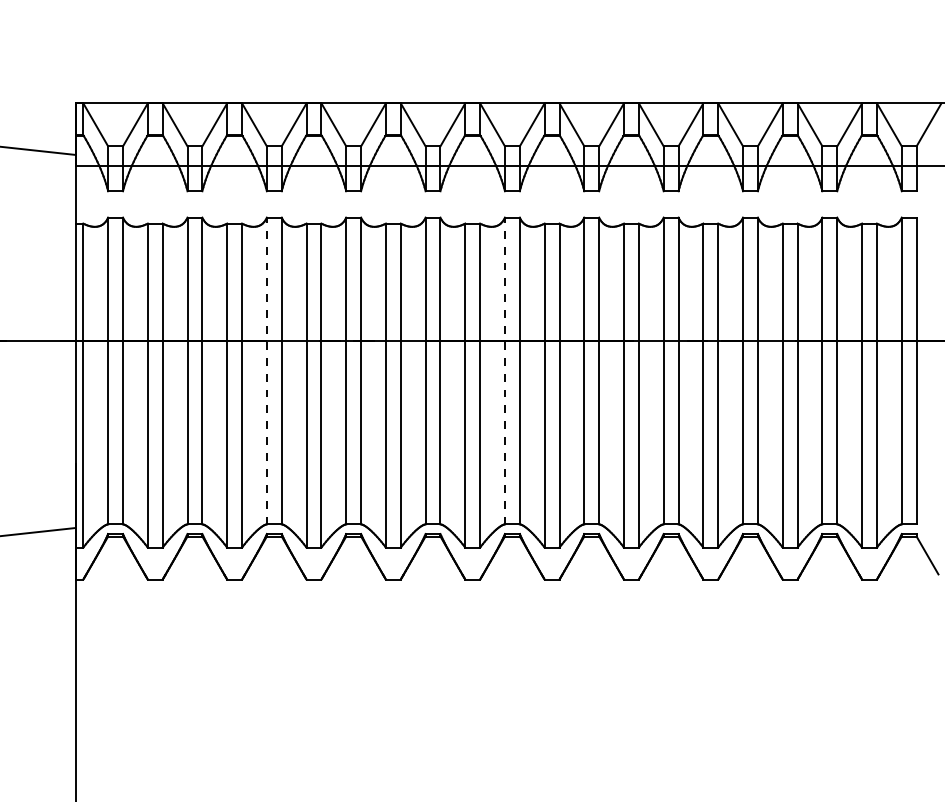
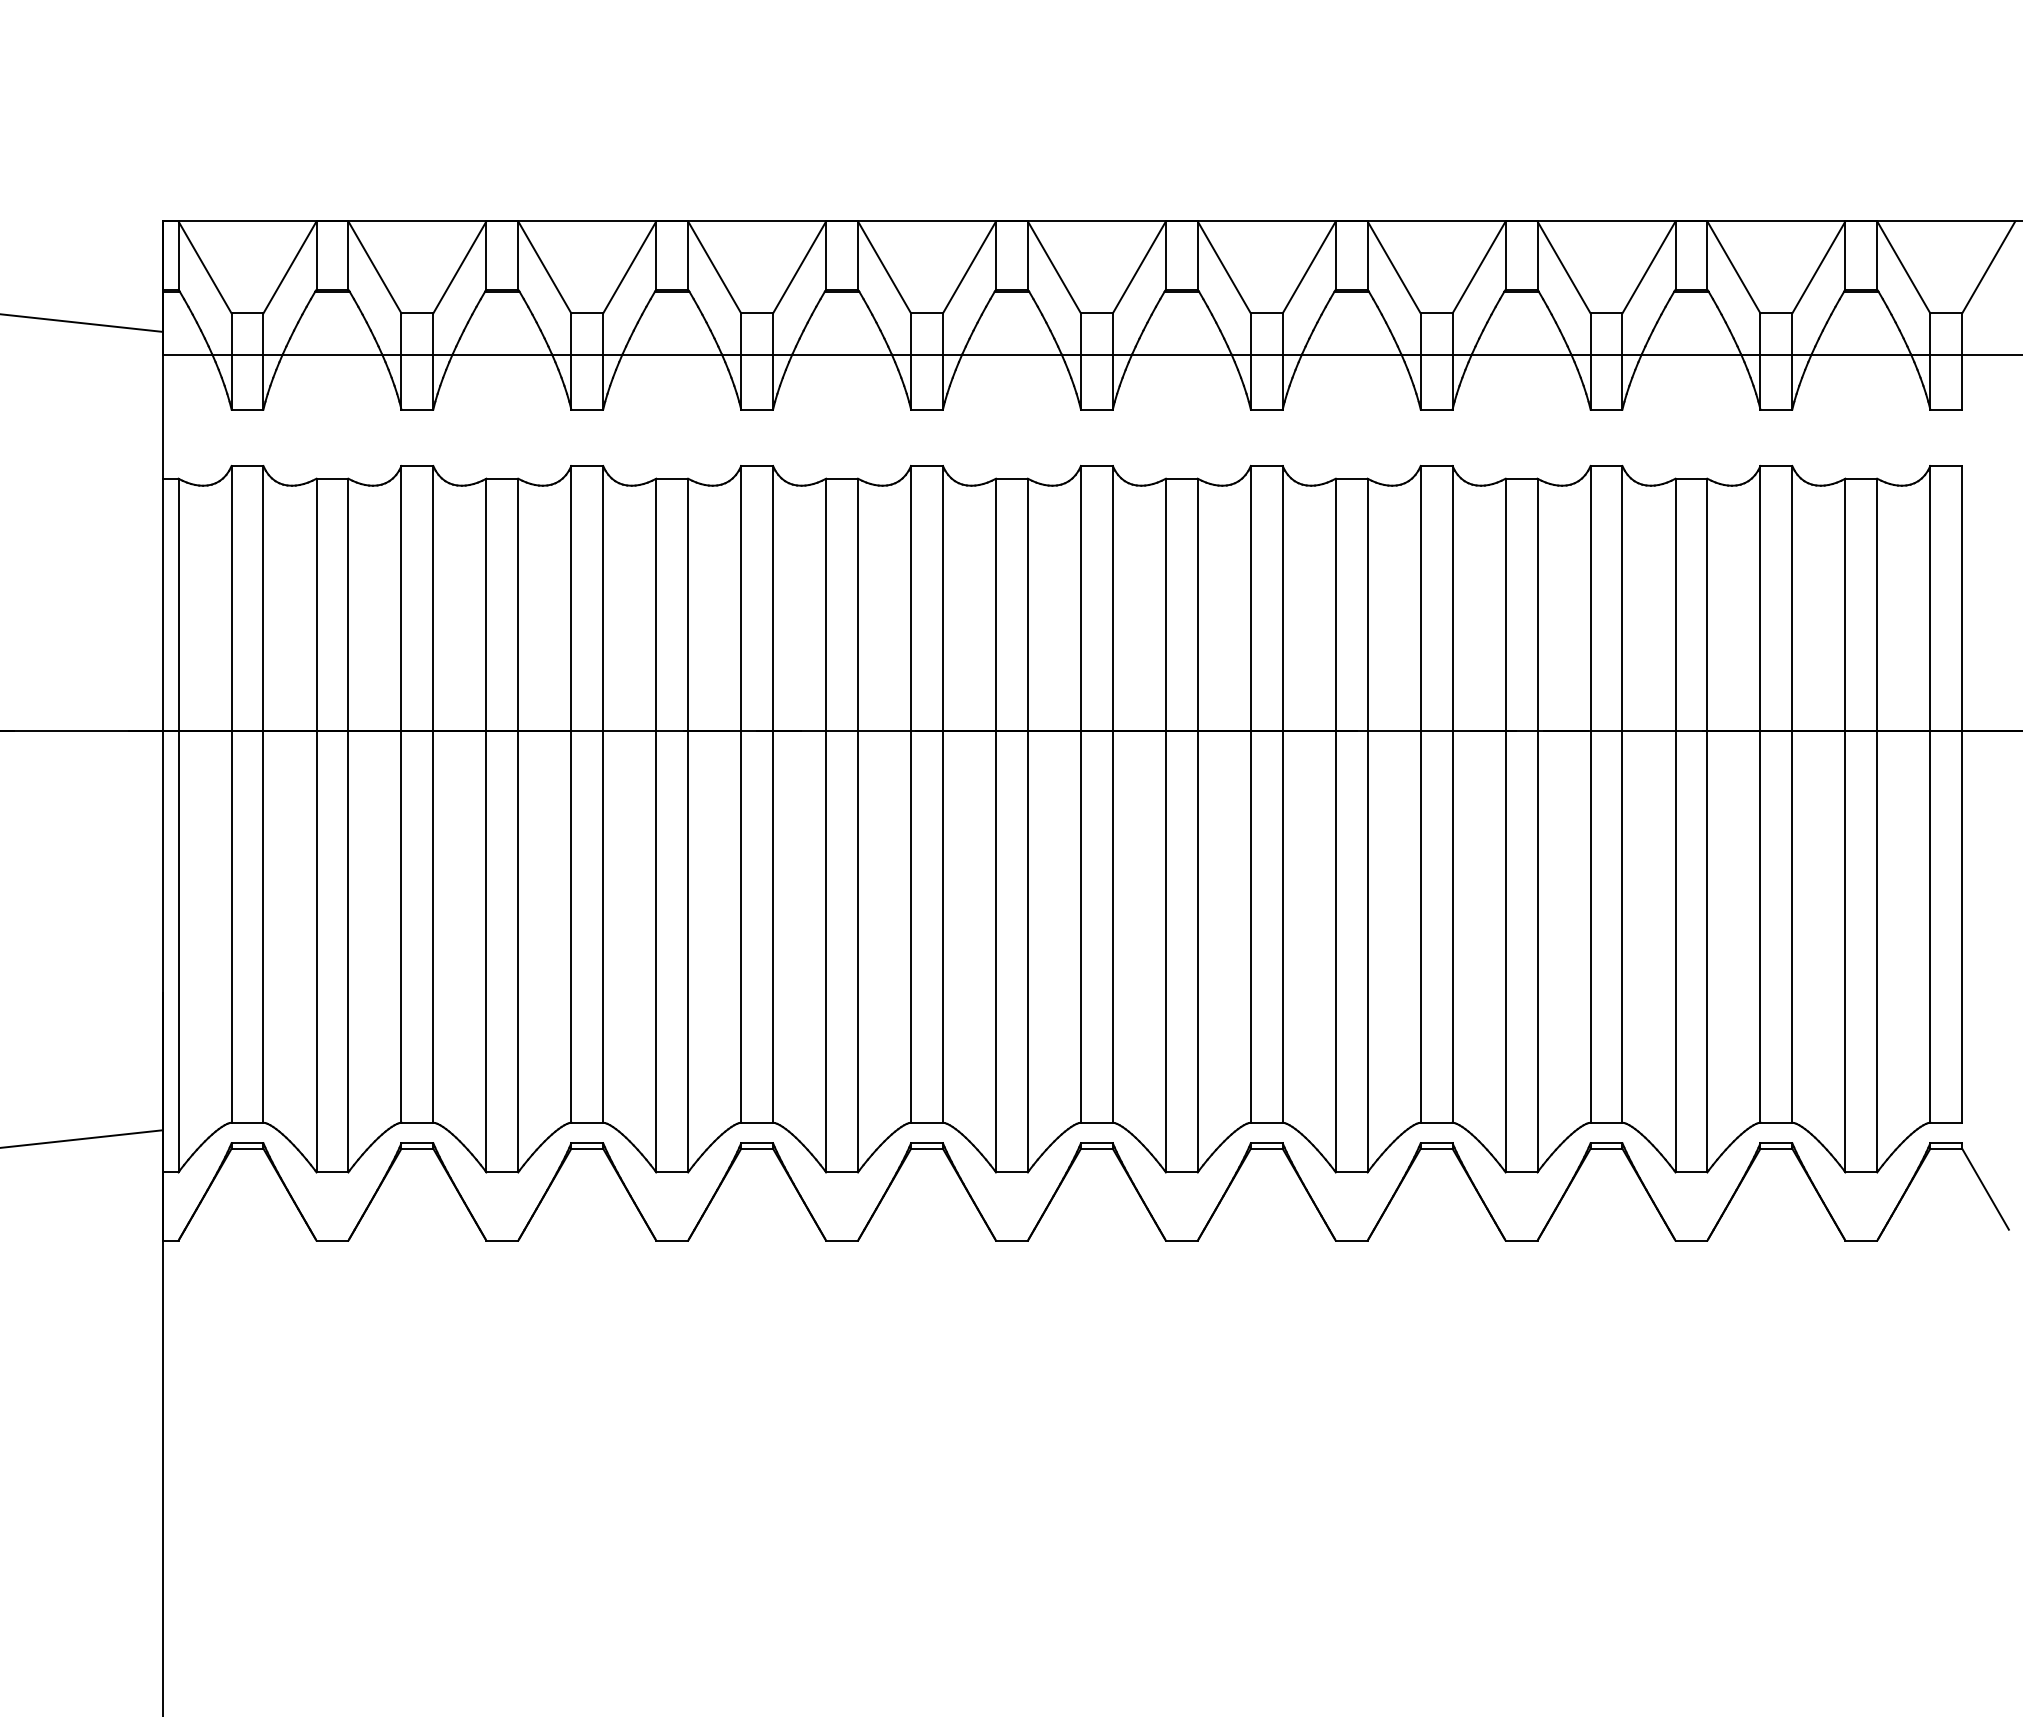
line: (266, 370) -> (570, 793), dashed -> solid
line: (504, 370) -> (1079, 793), dashed -> solid

